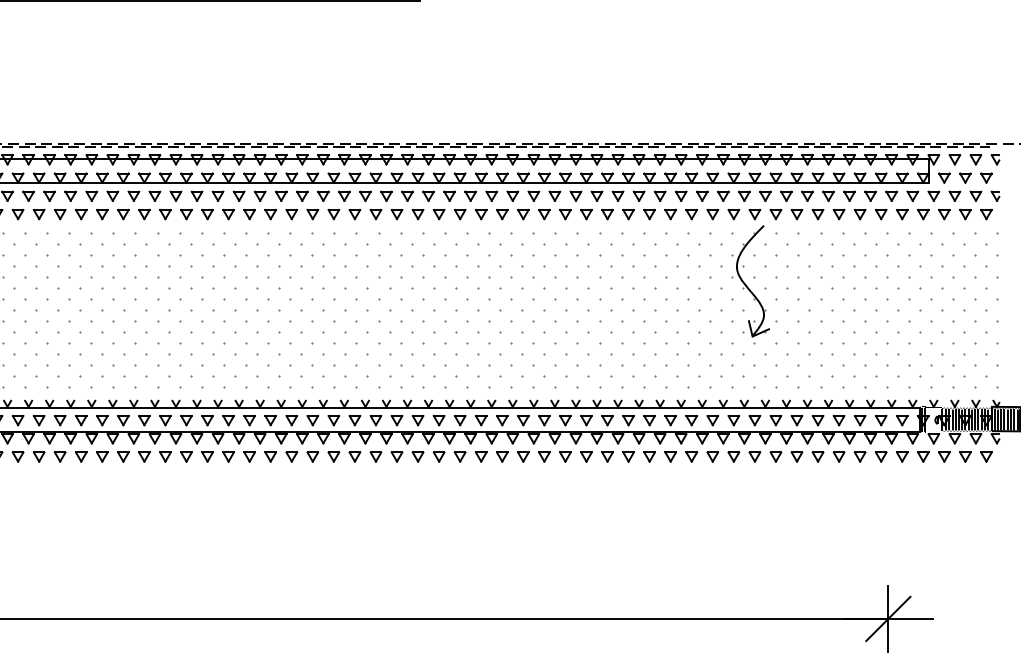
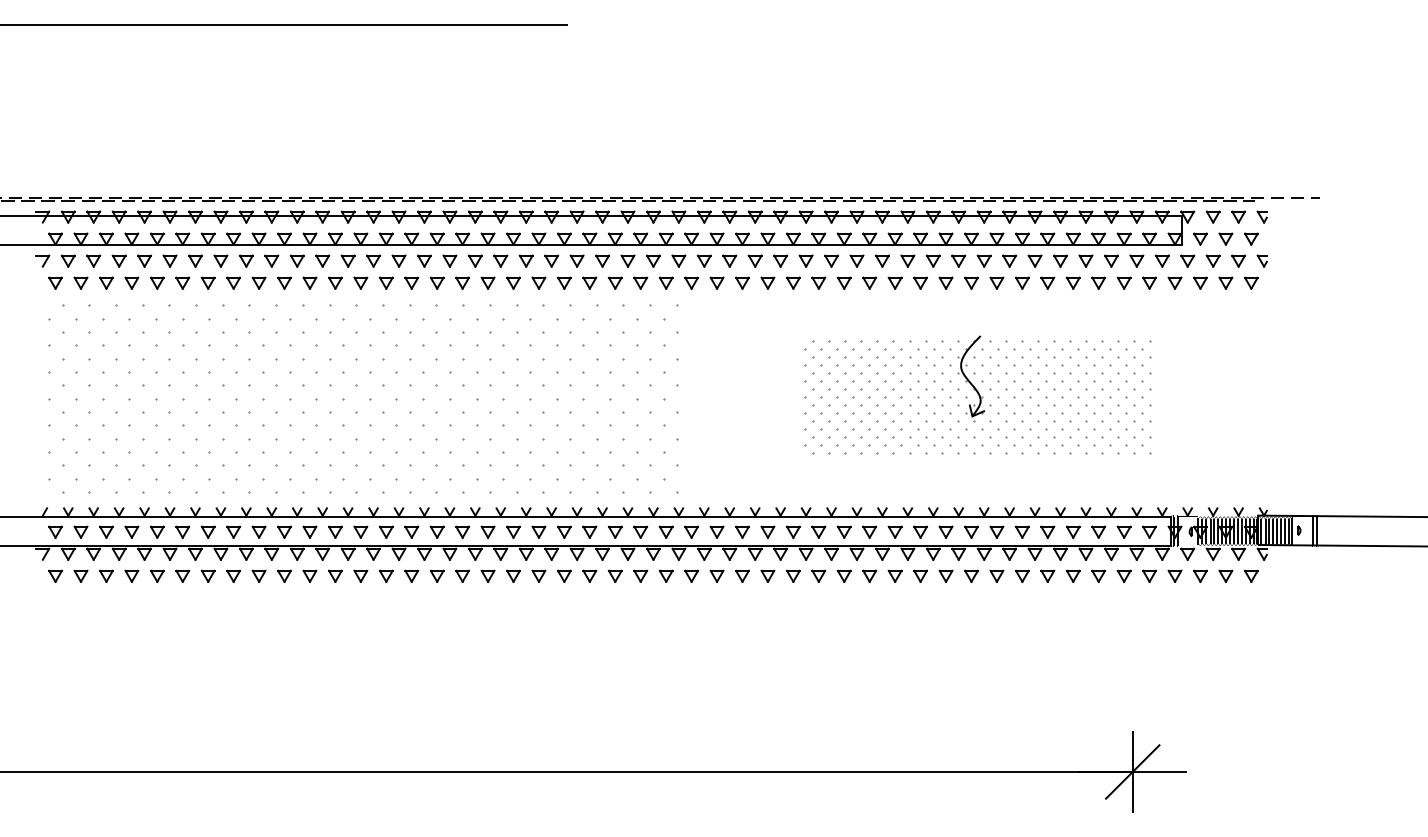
part: (759, 306) -> (977, 394), size x0.6

